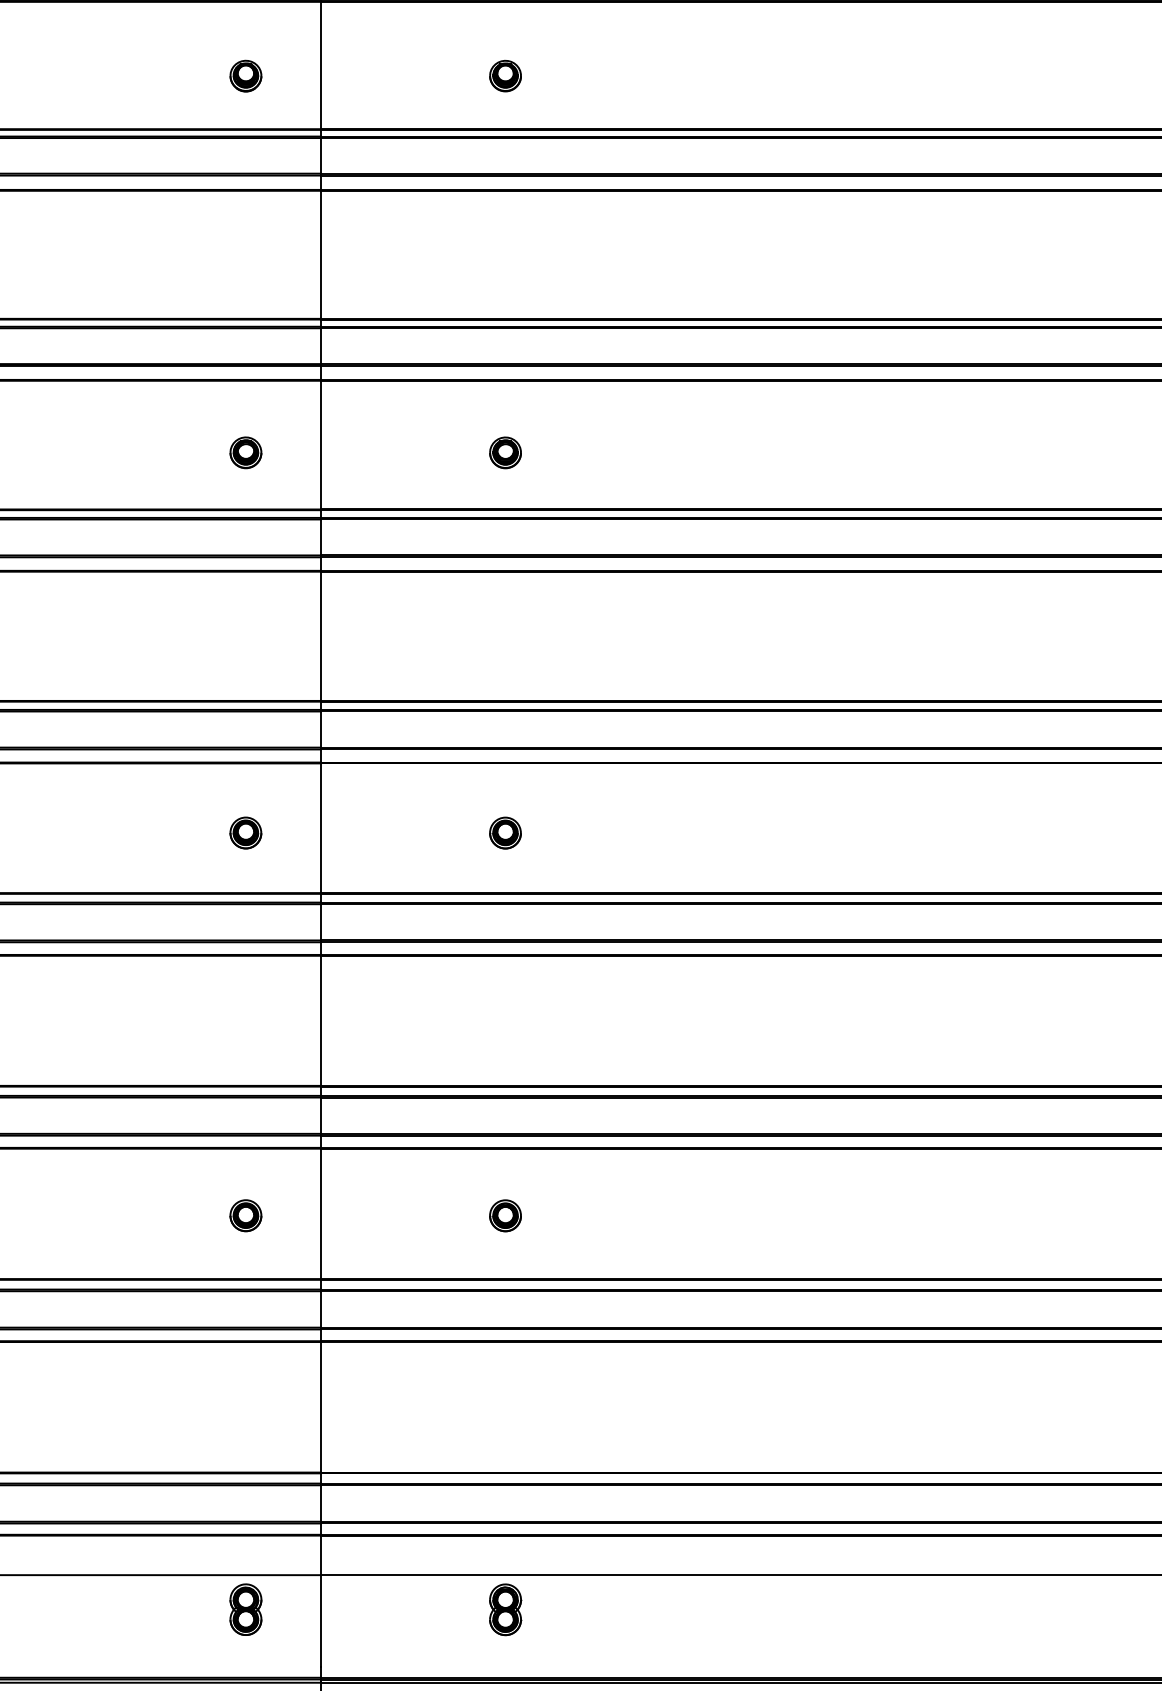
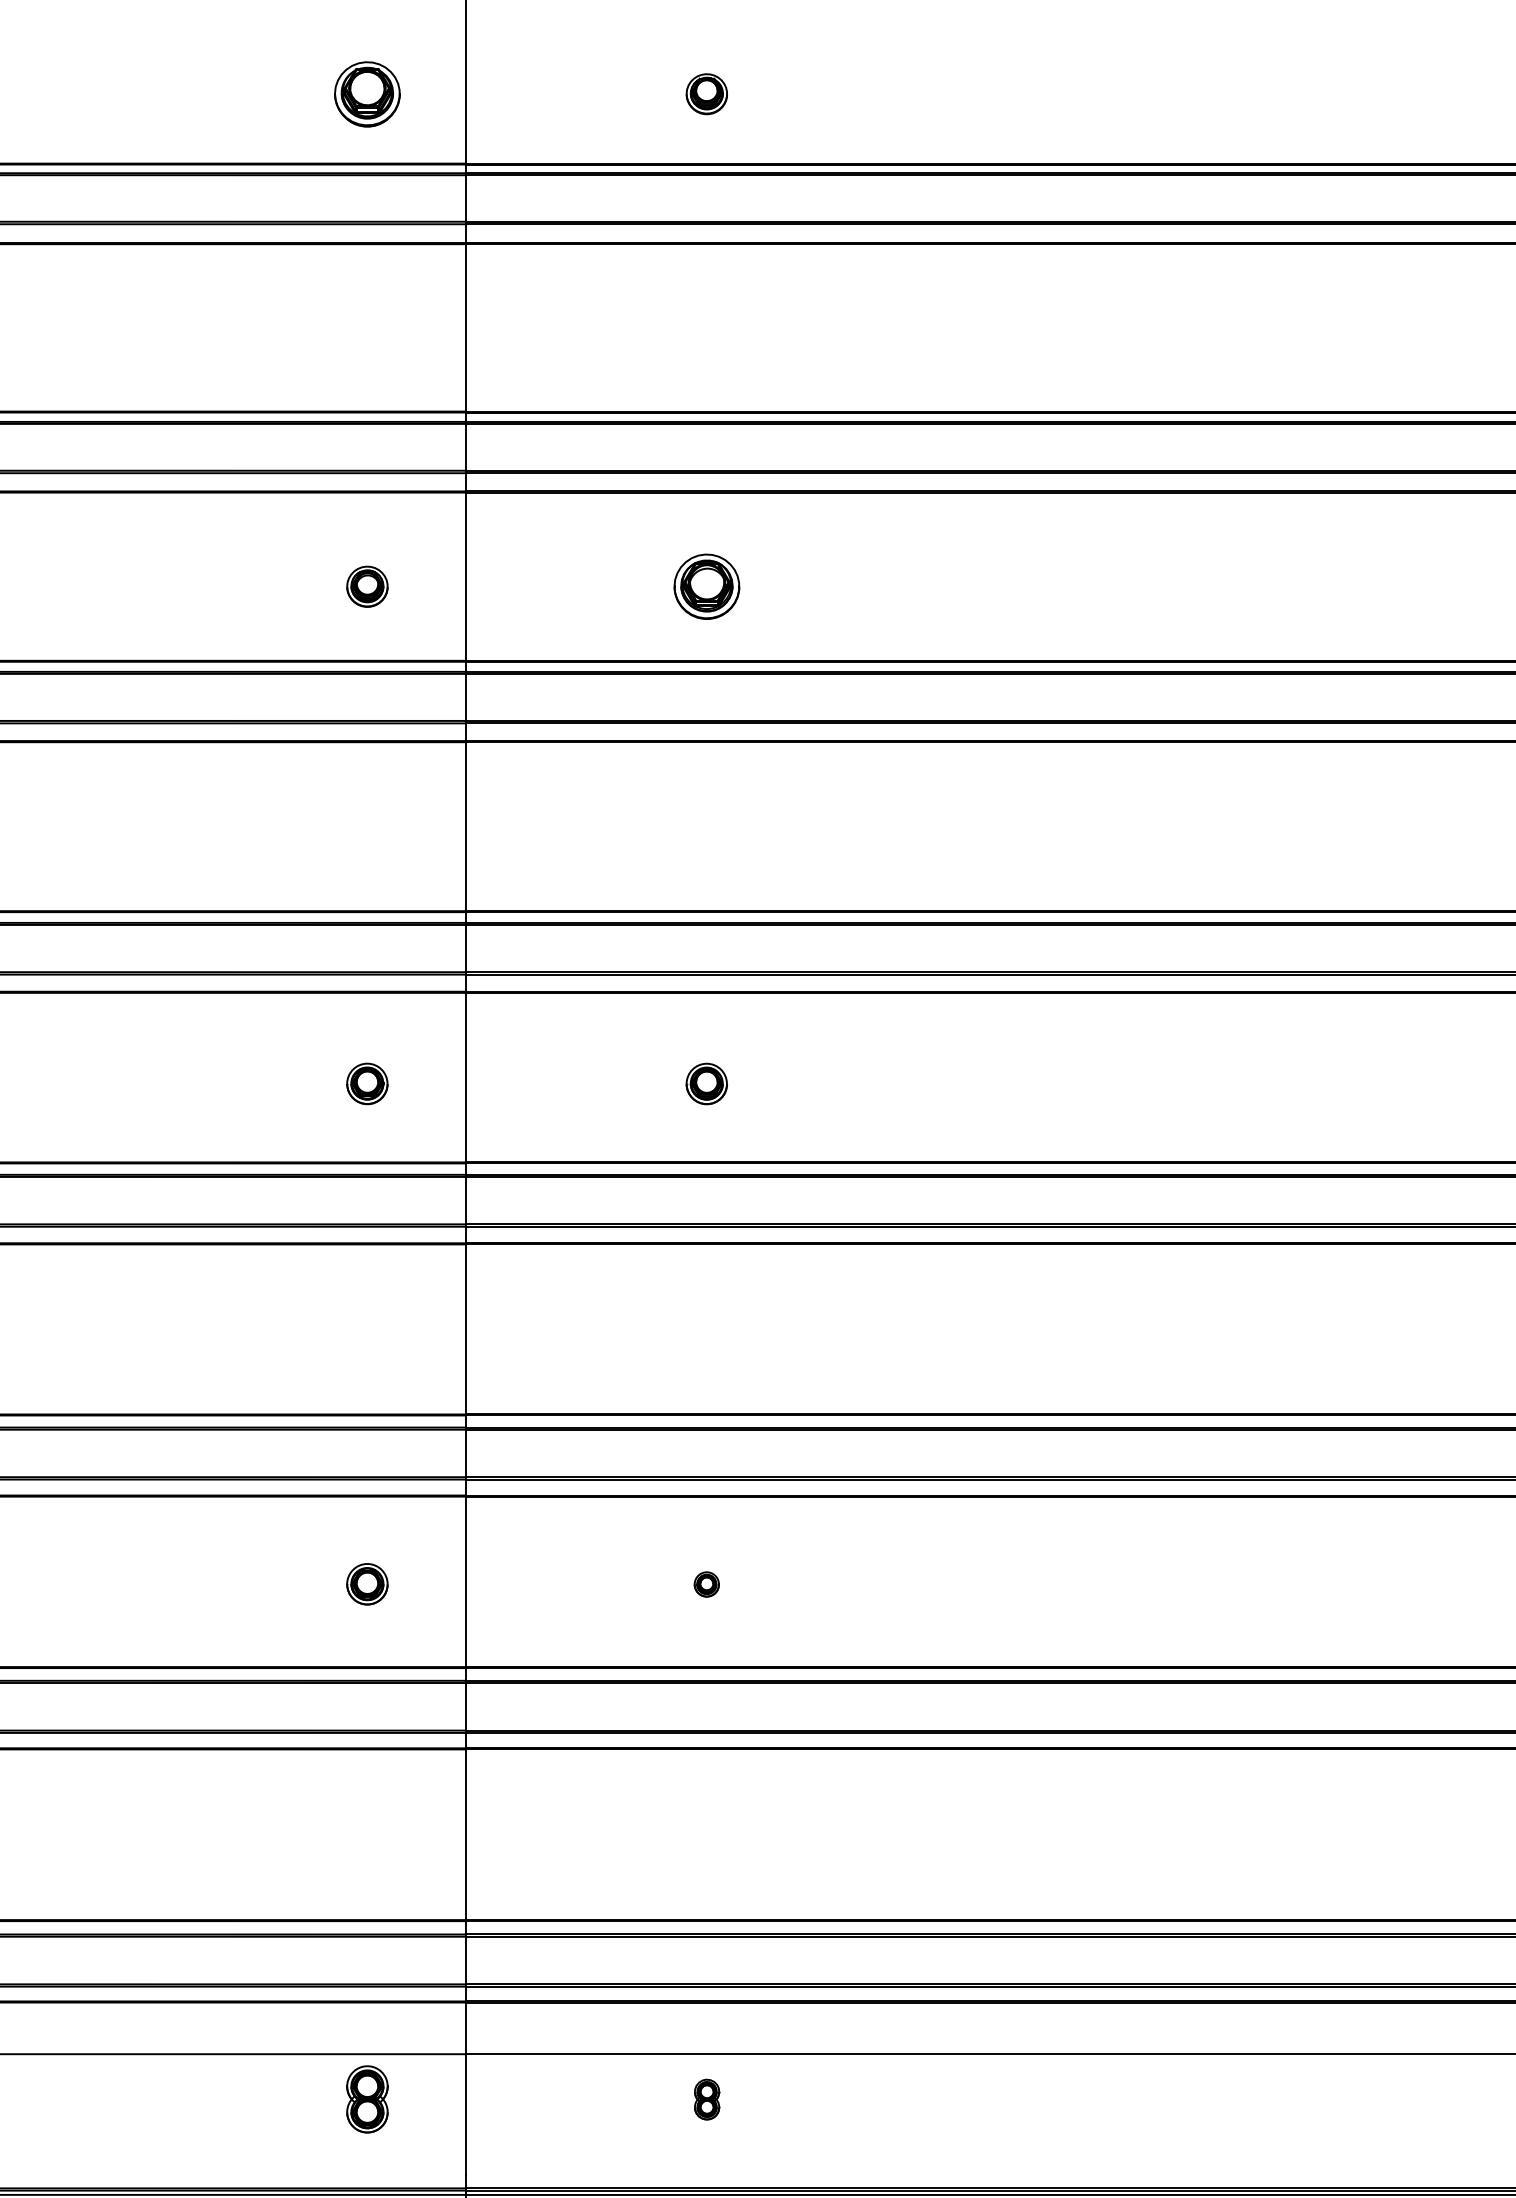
part: (245, 75) -> (366, 93), size x1.6
part: (505, 452) -> (706, 586), size x1.6
part: (505, 1215) -> (706, 1583), size x0.6
part: (505, 1609) -> (706, 2099), size x0.6

